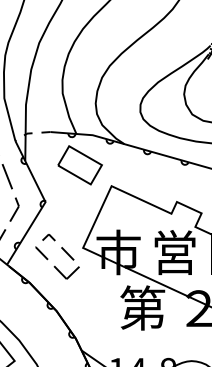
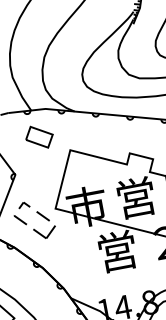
part: (79, 165) -> (38, 137), size x0.7
text: (142, 307) -> (116, 250), 第 -> 営

